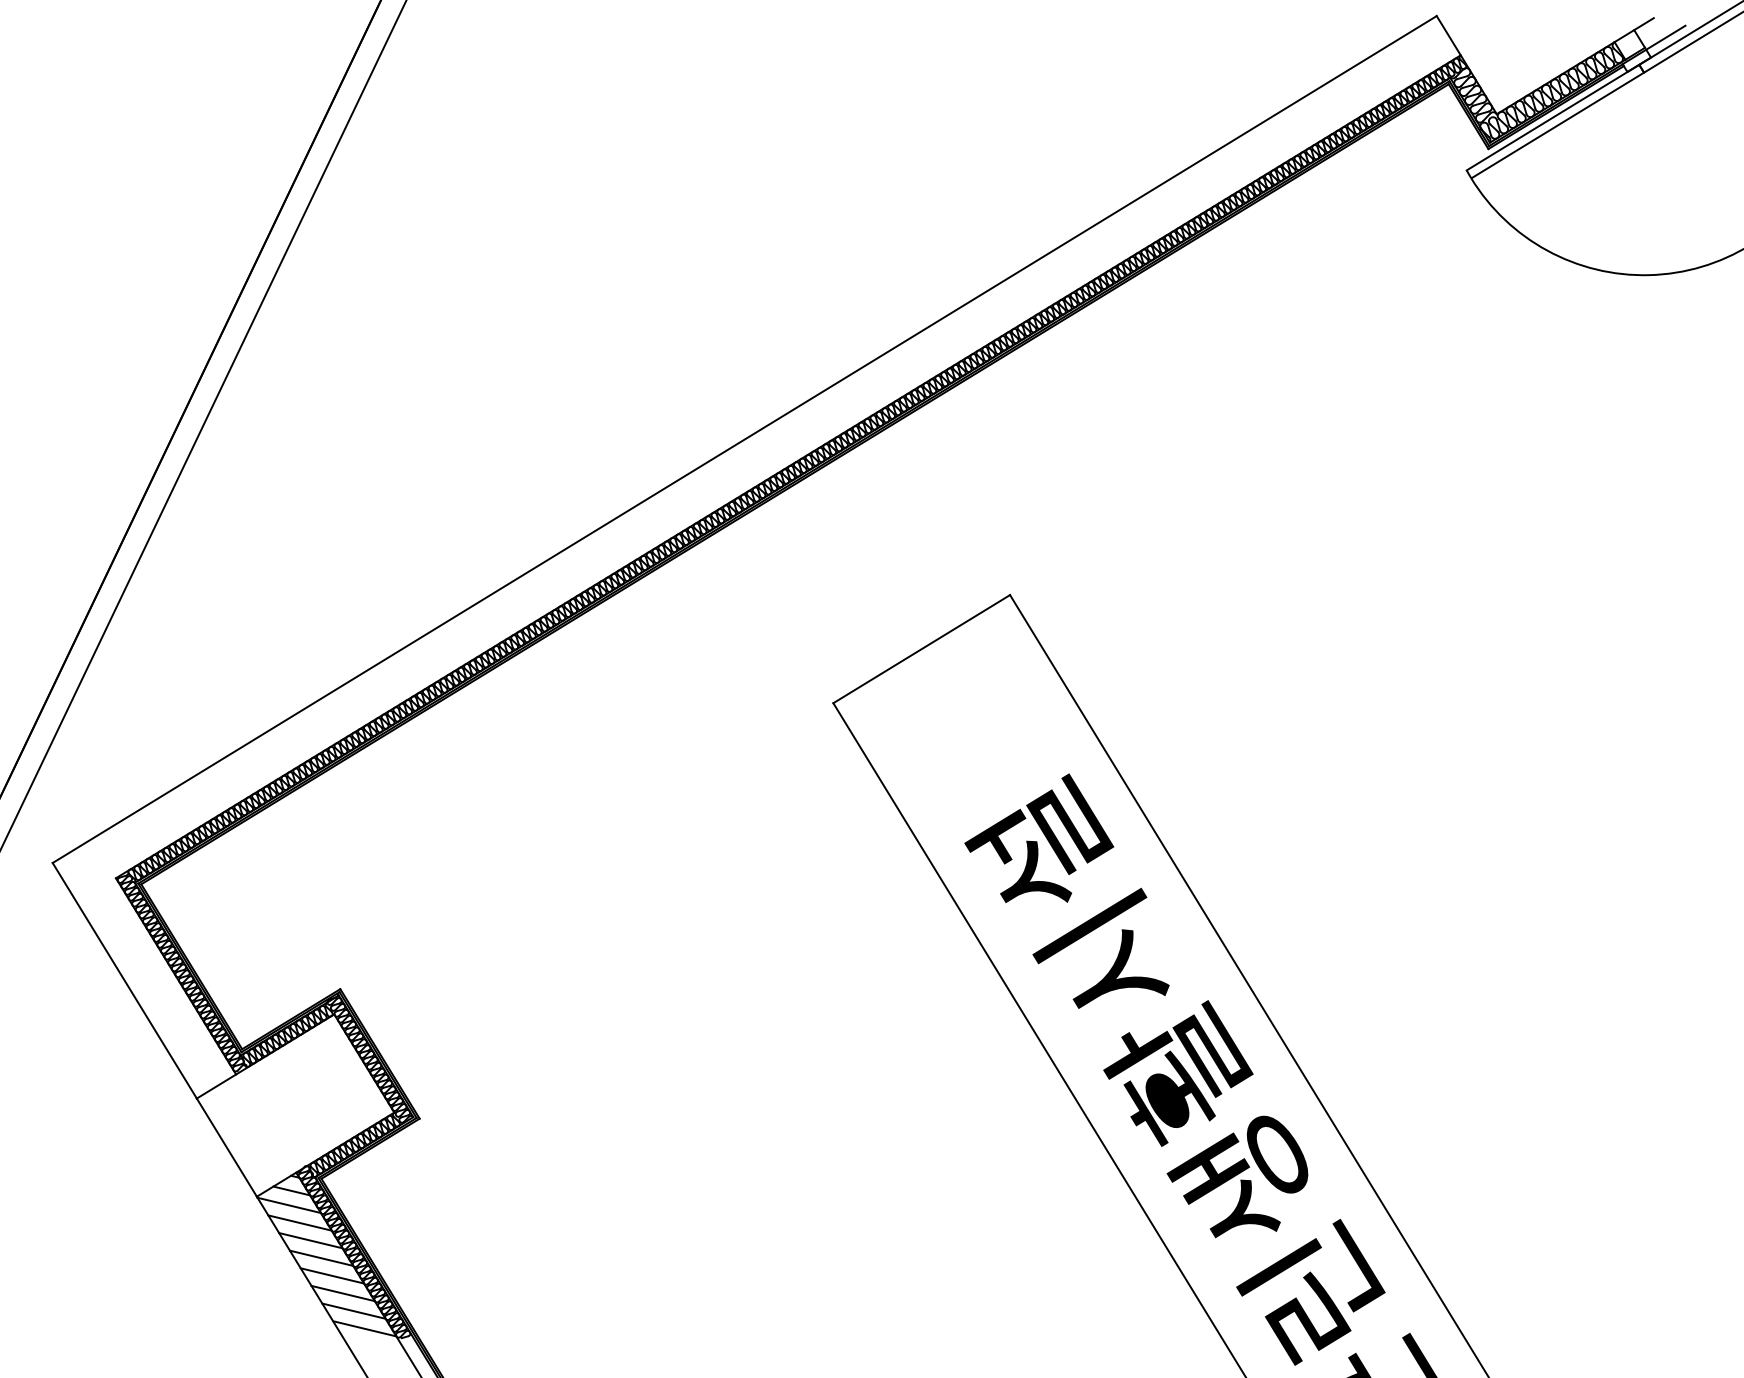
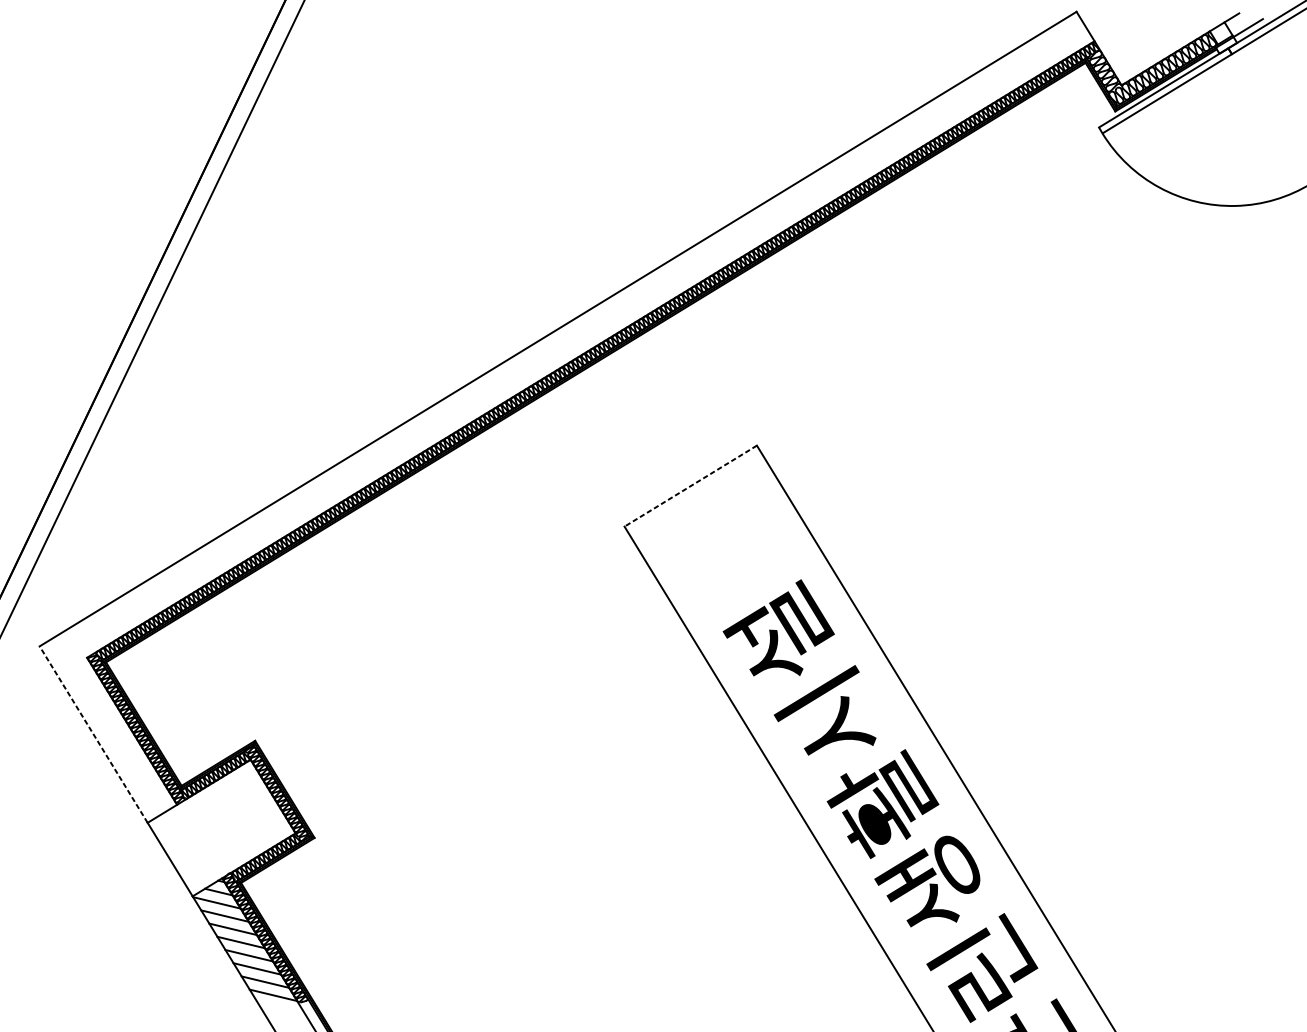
line: (921, 649) -> (690, 486), solid -> dashed
line: (124, 980) -> (93, 734), solid -> dashed

